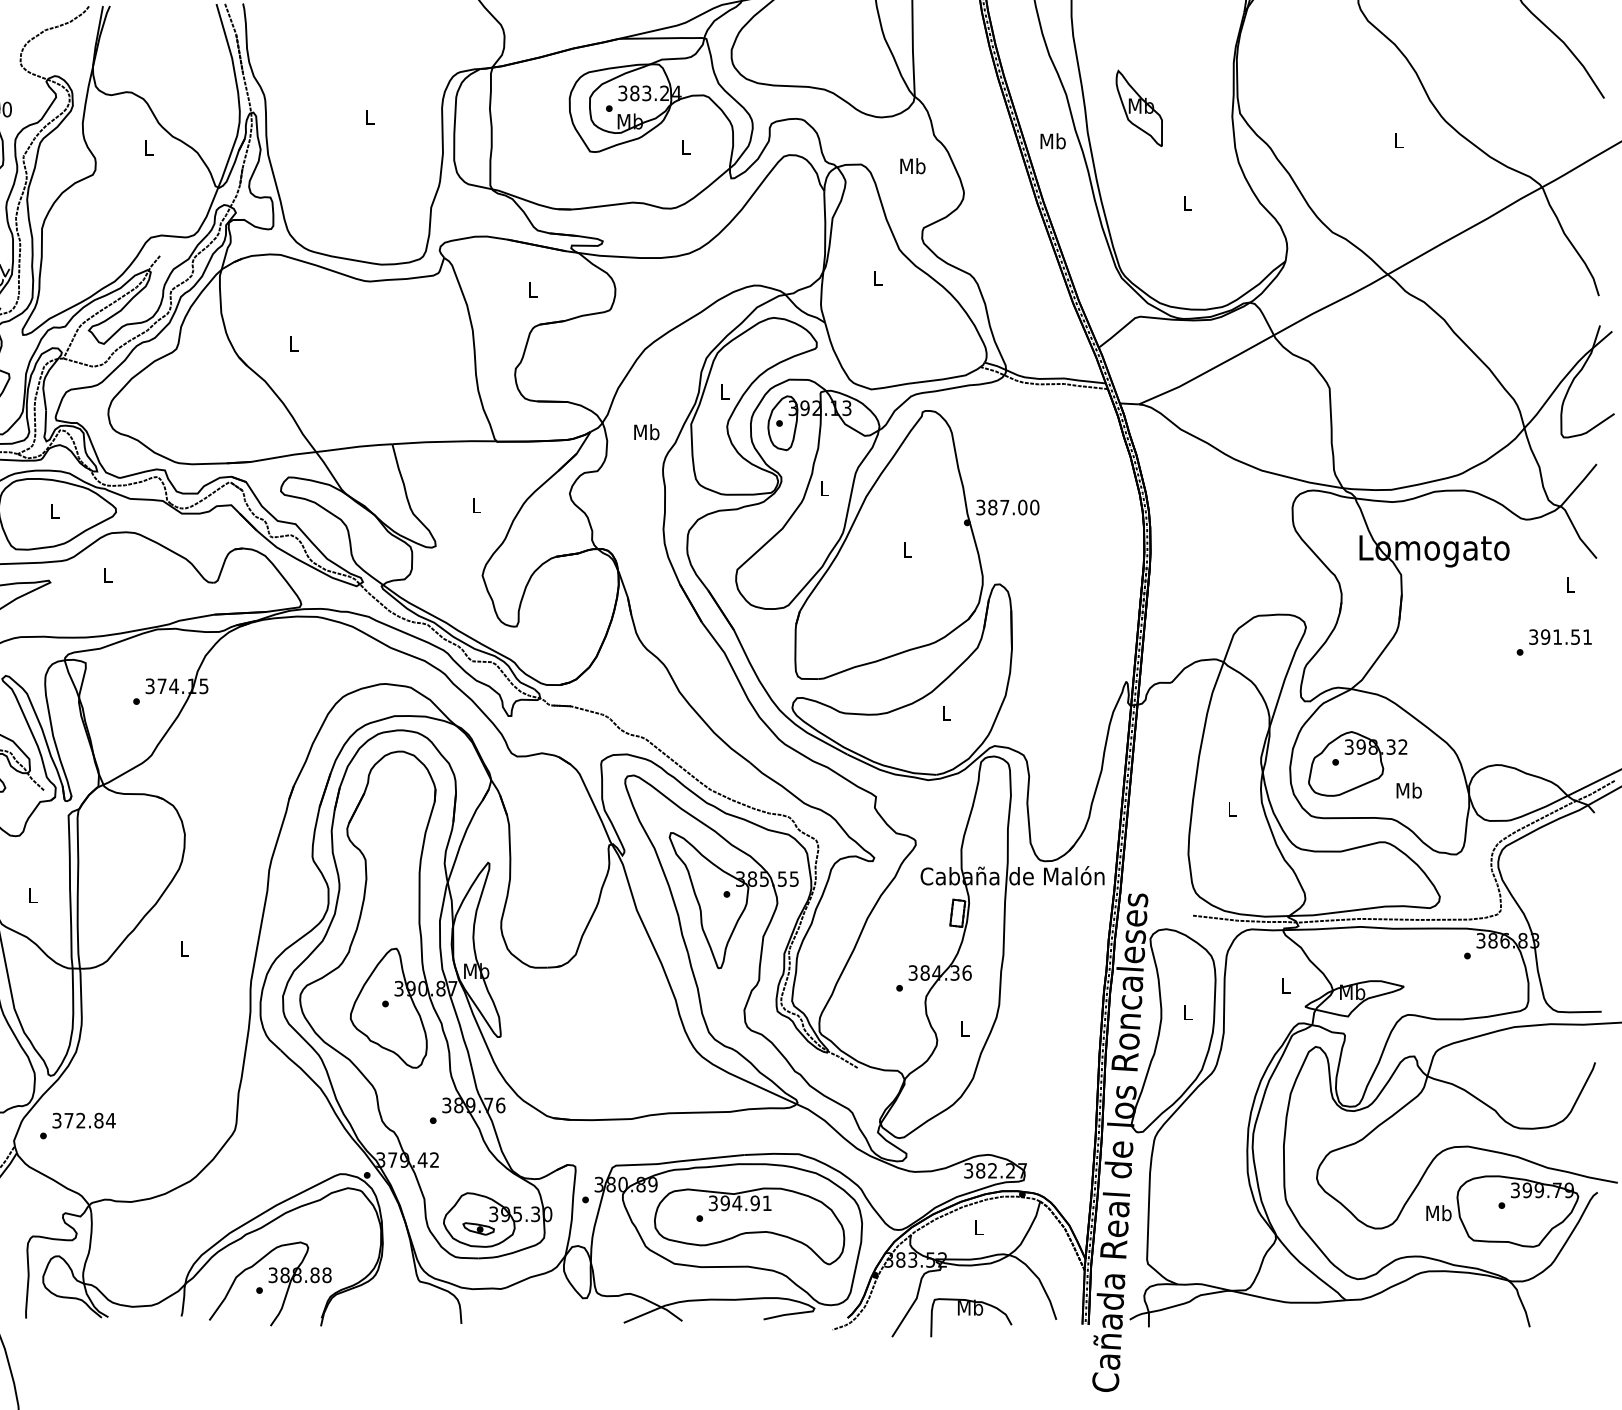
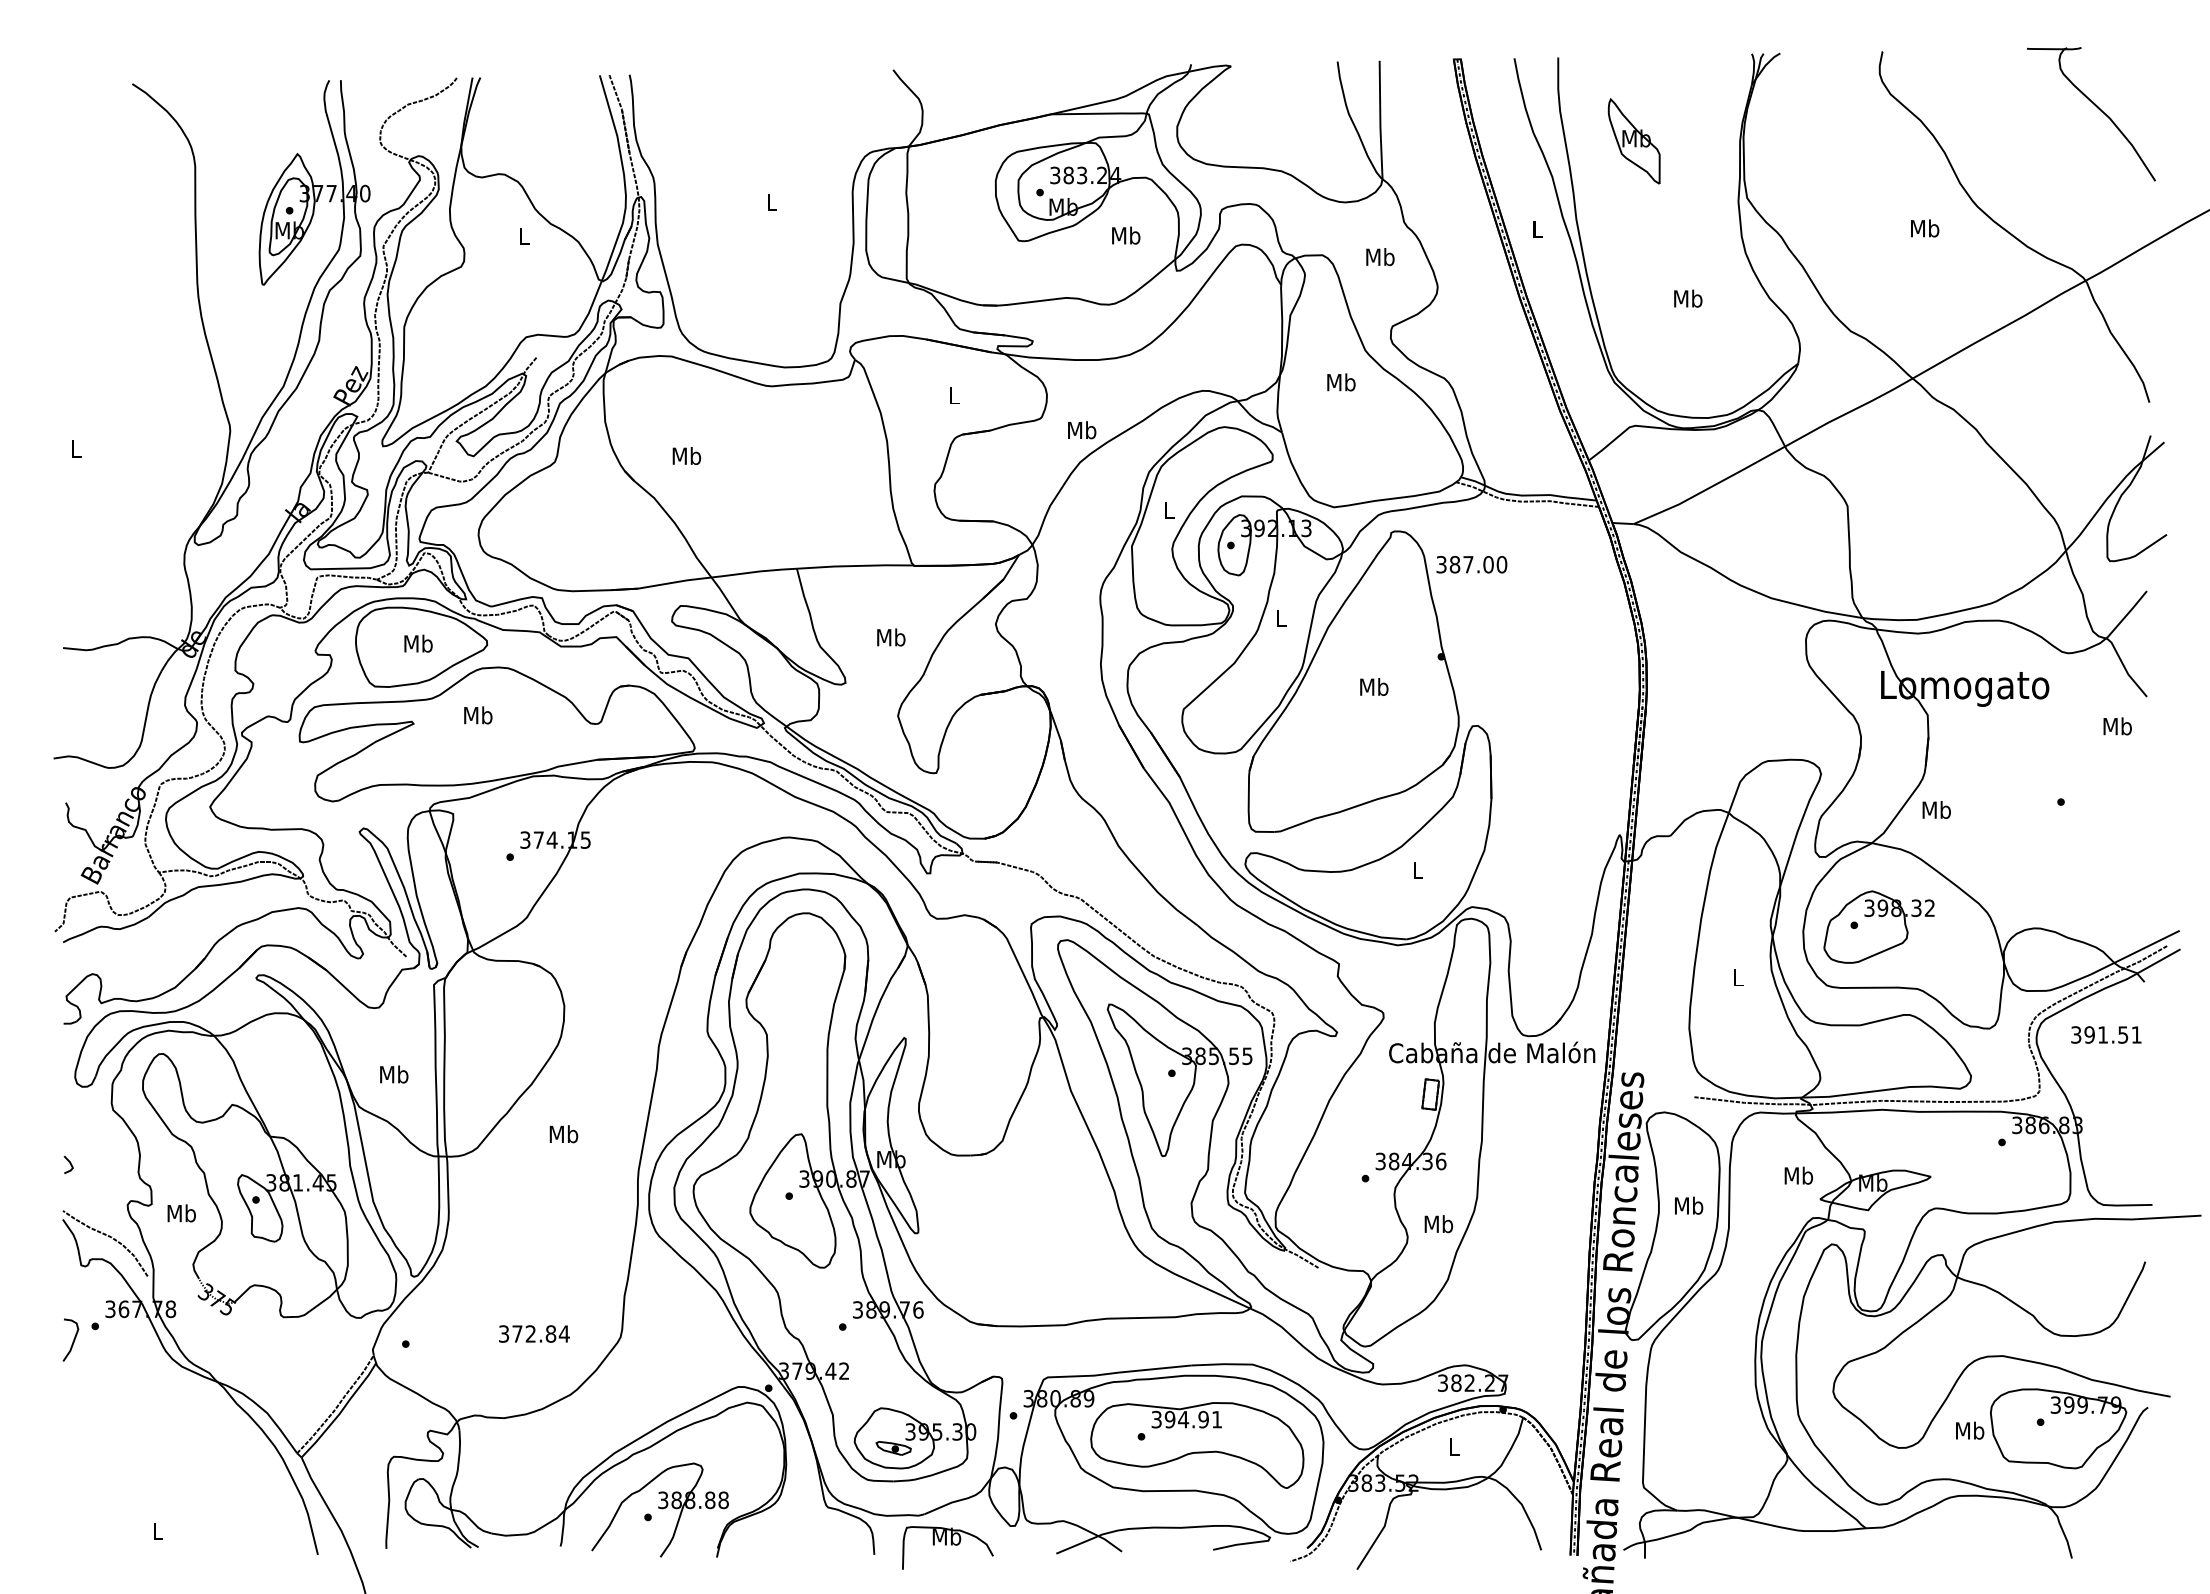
part: (1138, 108) -> (1633, 141), moved
text: (1399, 140) -> (1925, 228), L -> Mb
text: (1053, 141) -> (1537, 229), Mb -> L
text: (686, 146) -> (1126, 235), L -> Mb
text: (1187, 203) -> (1688, 298), L -> Mb
text: (878, 278) -> (1341, 382), L -> Mb
text: (293, 344) -> (686, 456), L -> Mb
text: (647, 432) -> (1082, 430), moved
text: (476, 505) -> (891, 637), L -> Mb
text: (1007, 507) -> (1471, 564), moved
text: (54, 510) -> (418, 643), L -> Mb
text: (907, 549) -> (1374, 686), L -> Mb
text: (108, 575) -> (478, 715), L -> Mb
text: (1570, 584) -> (2117, 726), L -> Mb
text: (1560, 636) -> (2106, 1034), moved
text: (1408, 790) -> (1936, 809), moved
text: (33, 895) -> (394, 1074), L -> Mb
text: (184, 948) -> (563, 1134), L -> Mb
text: (1285, 985) -> (1798, 1175), L -> Mb
text: (1188, 1012) -> (1689, 1205), L -> Mb
text: (964, 1029) -> (1438, 1224), L -> Mb
text: (84, 1120) -> (534, 1333), moved
part: (970, 1317) -> (947, 1547), moved

